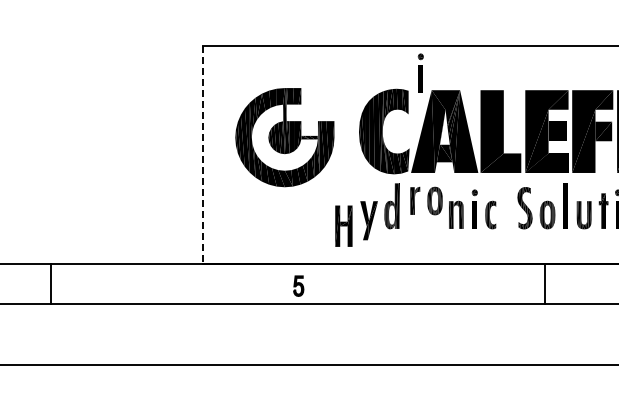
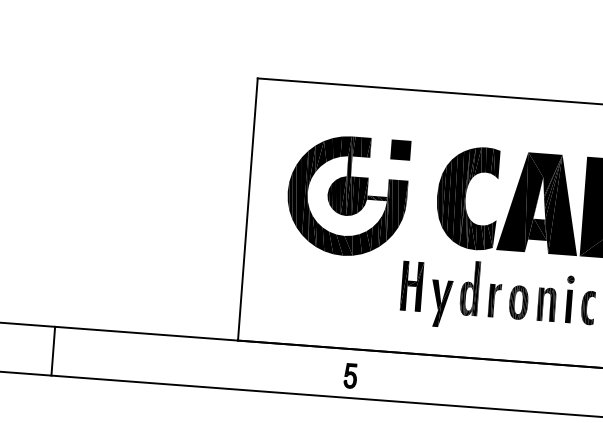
part: (420, 72) -> (516, 129), removed
part: (325, 96) -> (400, 150), added
line: (203, 154) -> (247, 209), dashed -> solid
part: (426, 200) -> (508, 301), moved
part: (343, 225) -> (411, 285), moved

